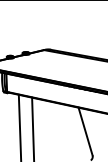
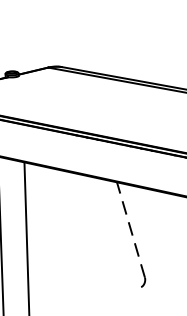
line: (85, 131) -> (130, 229), solid -> dashed

